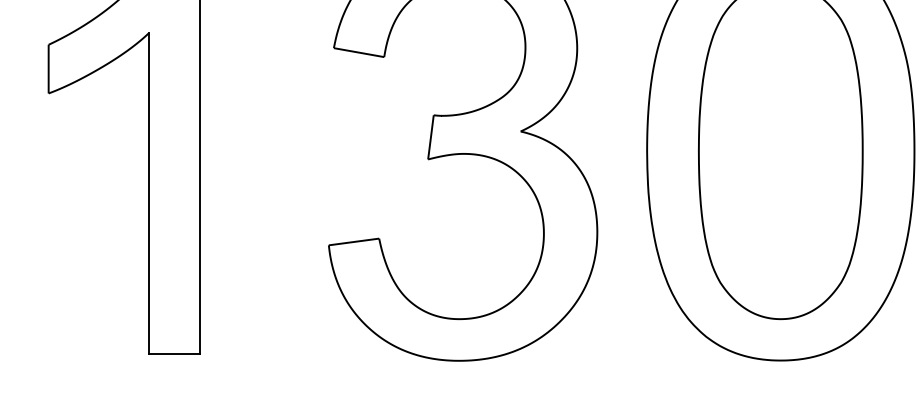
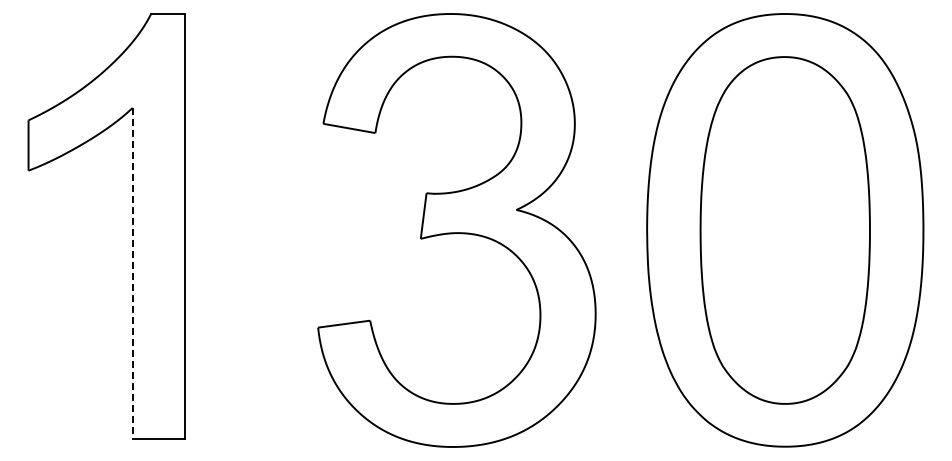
line: (149, 192) -> (132, 273), solid -> dashed

